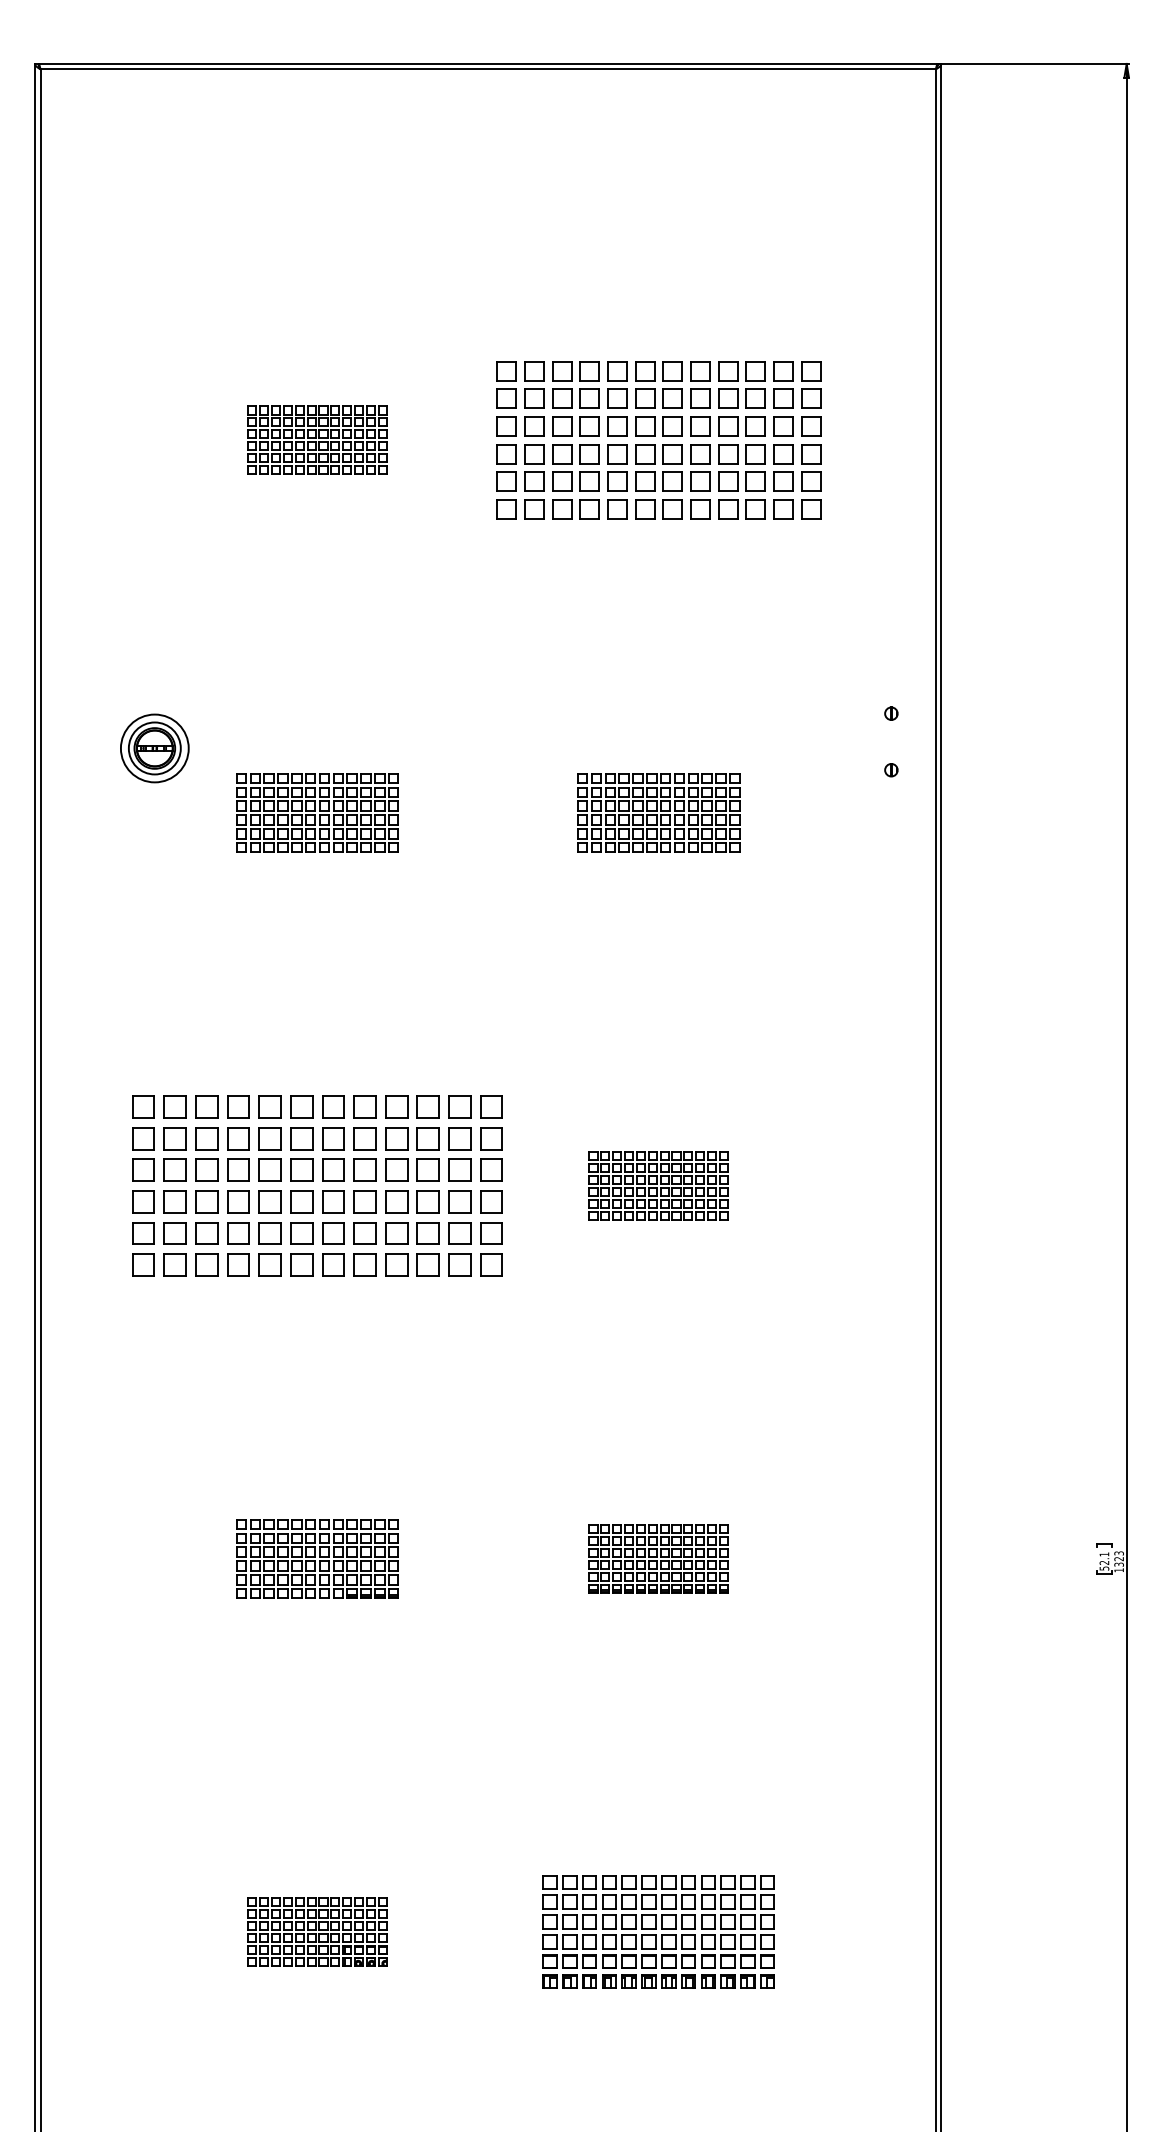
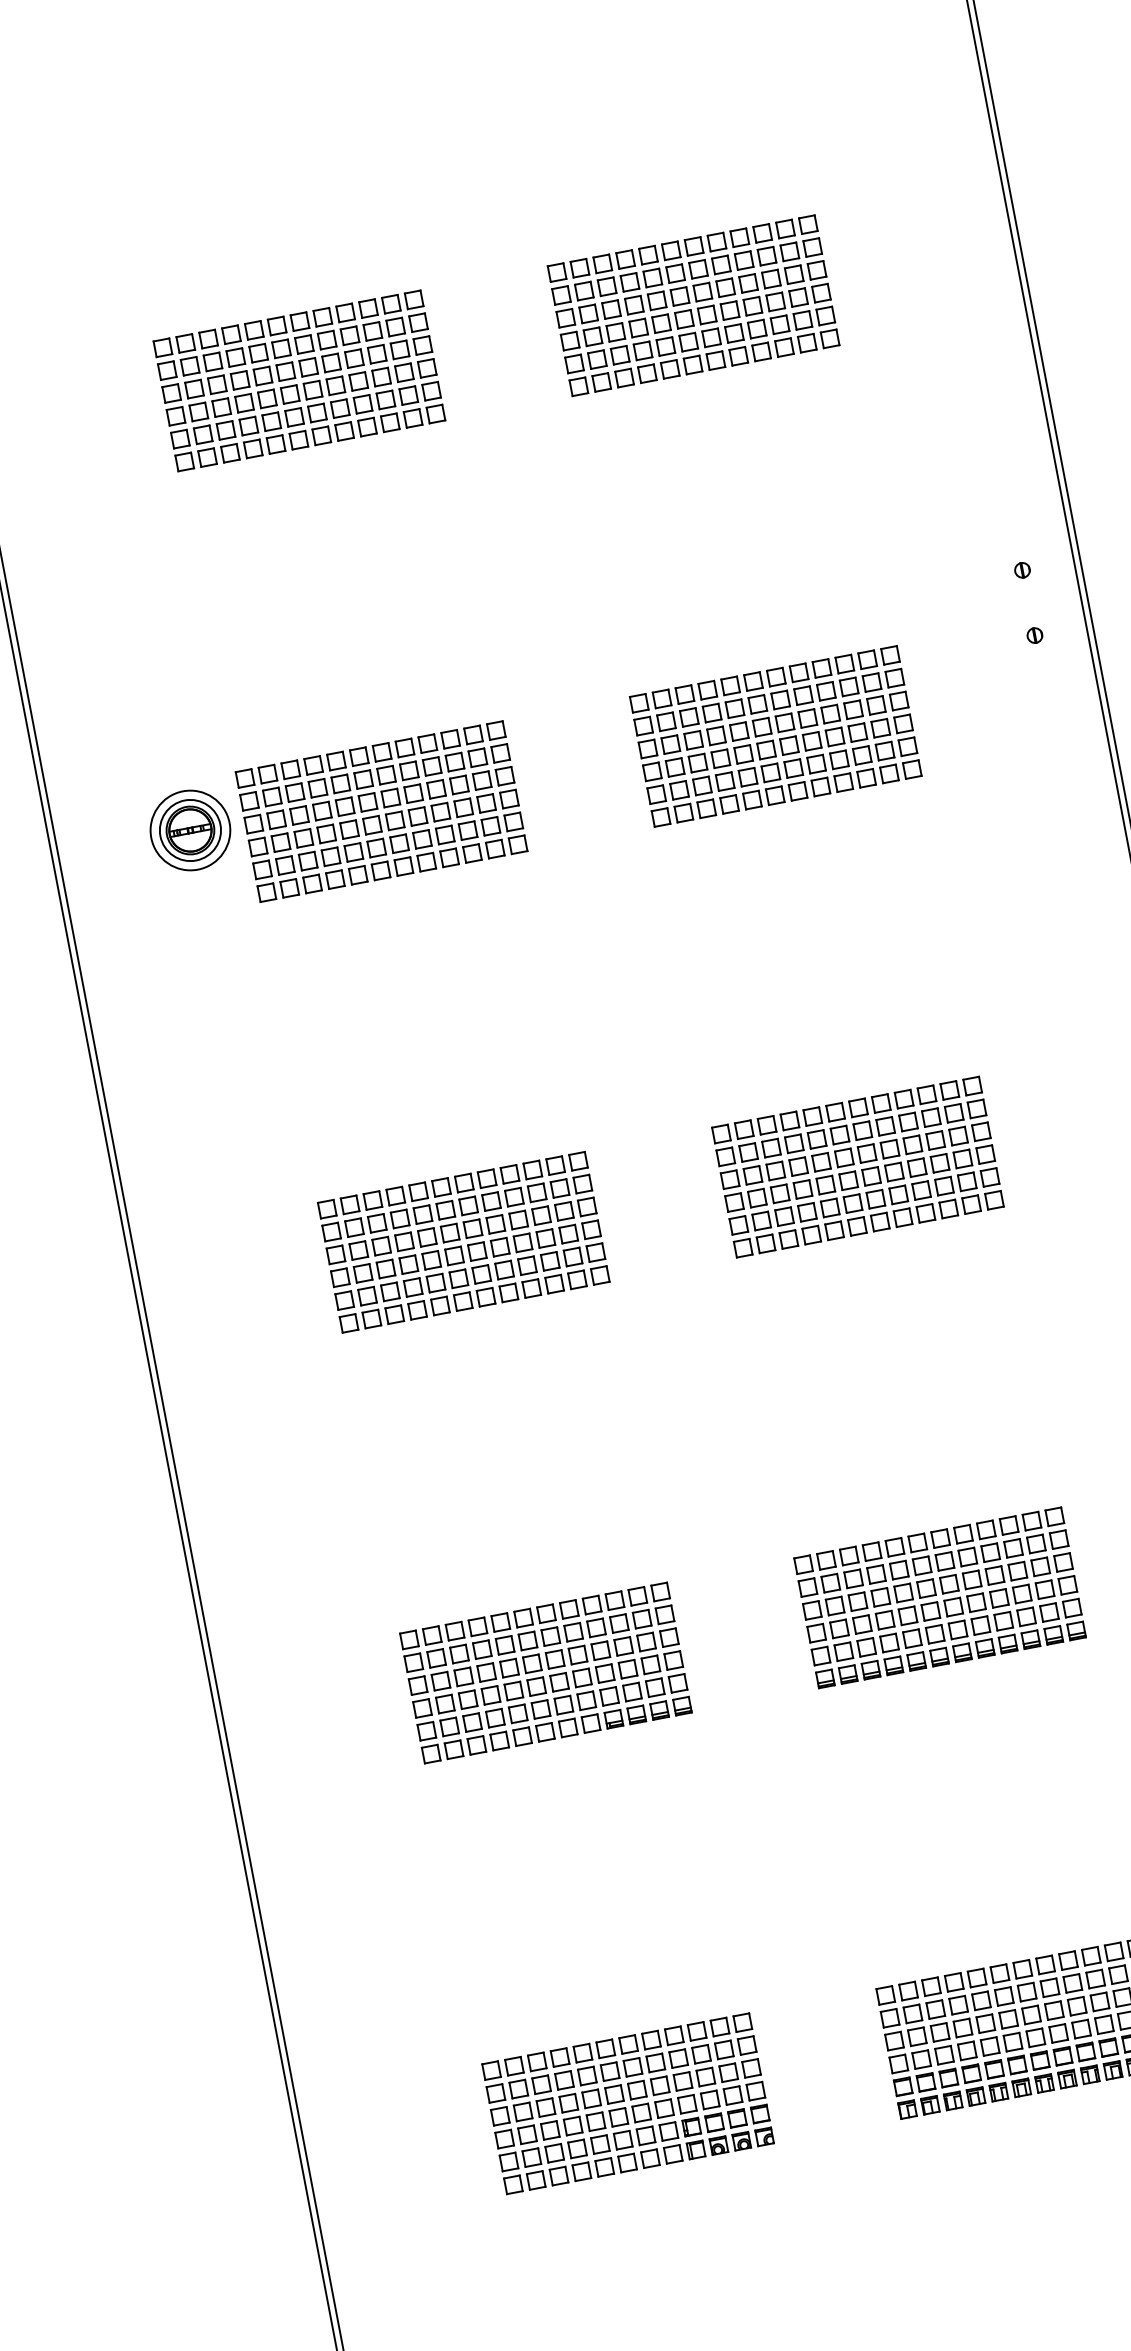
part: (317, 439) -> (299, 380), size x1.67
part: (658, 439) -> (693, 304), size x0.71
part: (154, 748) -> (190, 830), moved
part: (317, 812) -> (381, 810), size x1.43
part: (658, 812) -> (775, 735), size x1.43
part: (317, 1185) -> (463, 1241), size x0.62
part: (658, 1185) -> (857, 1166), size x1.67
part: (317, 1558) -> (545, 1672), size x1.43
part: (658, 1558) -> (939, 1597), size x1.67
part: (317, 1931) -> (627, 2103), size x1.67

